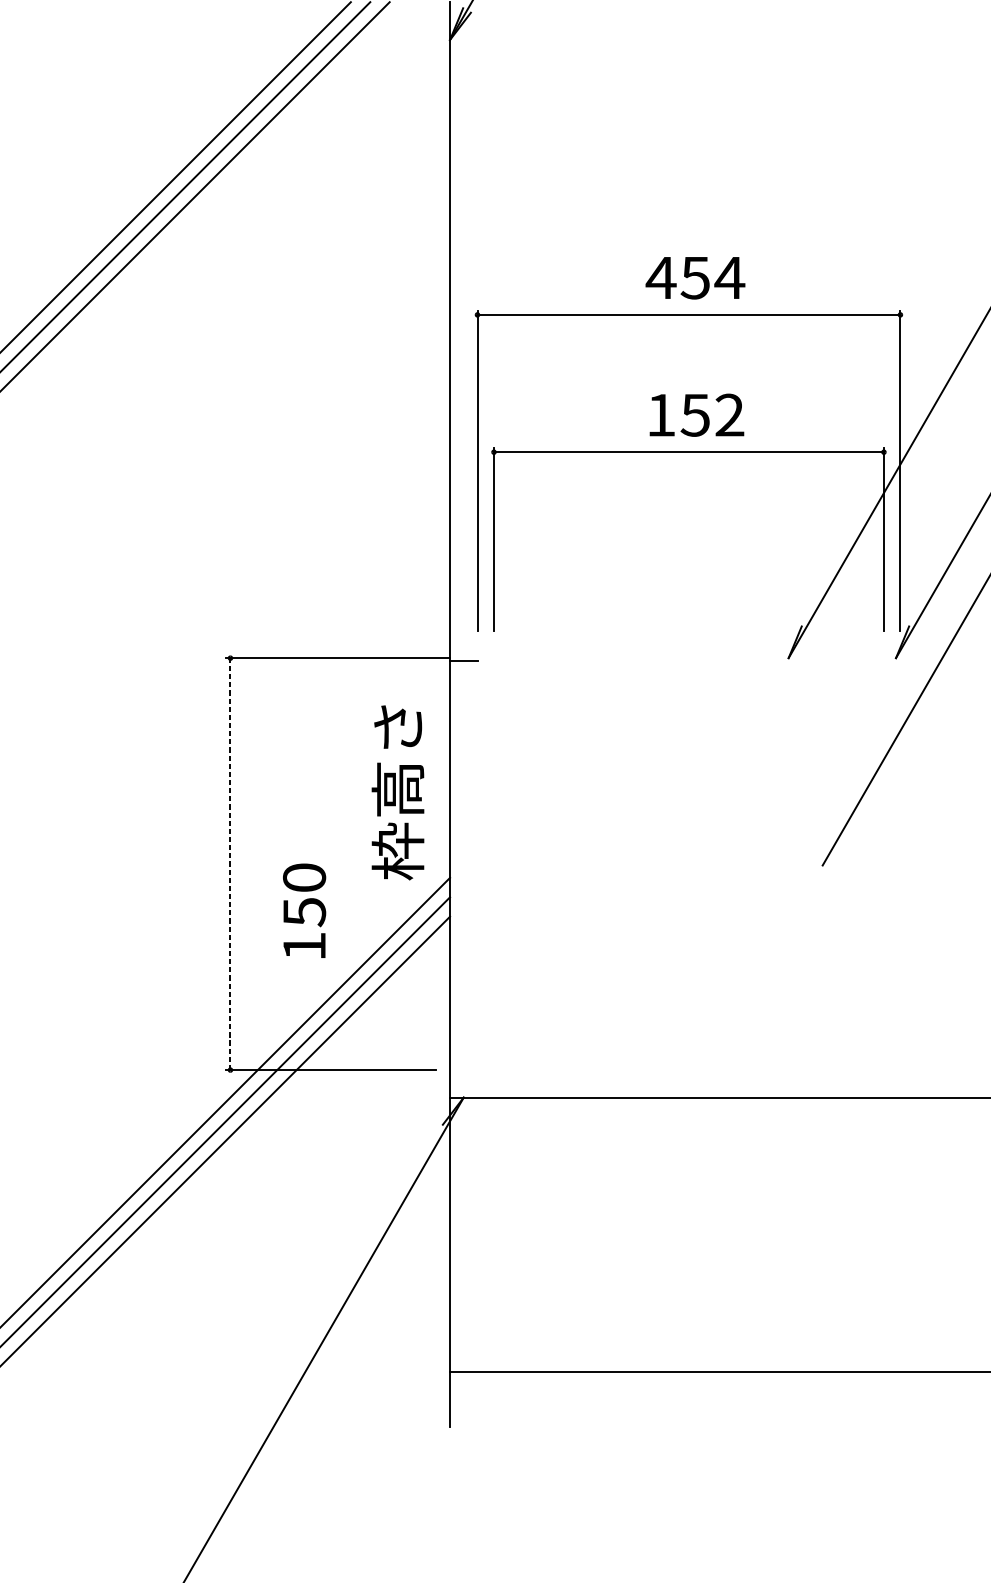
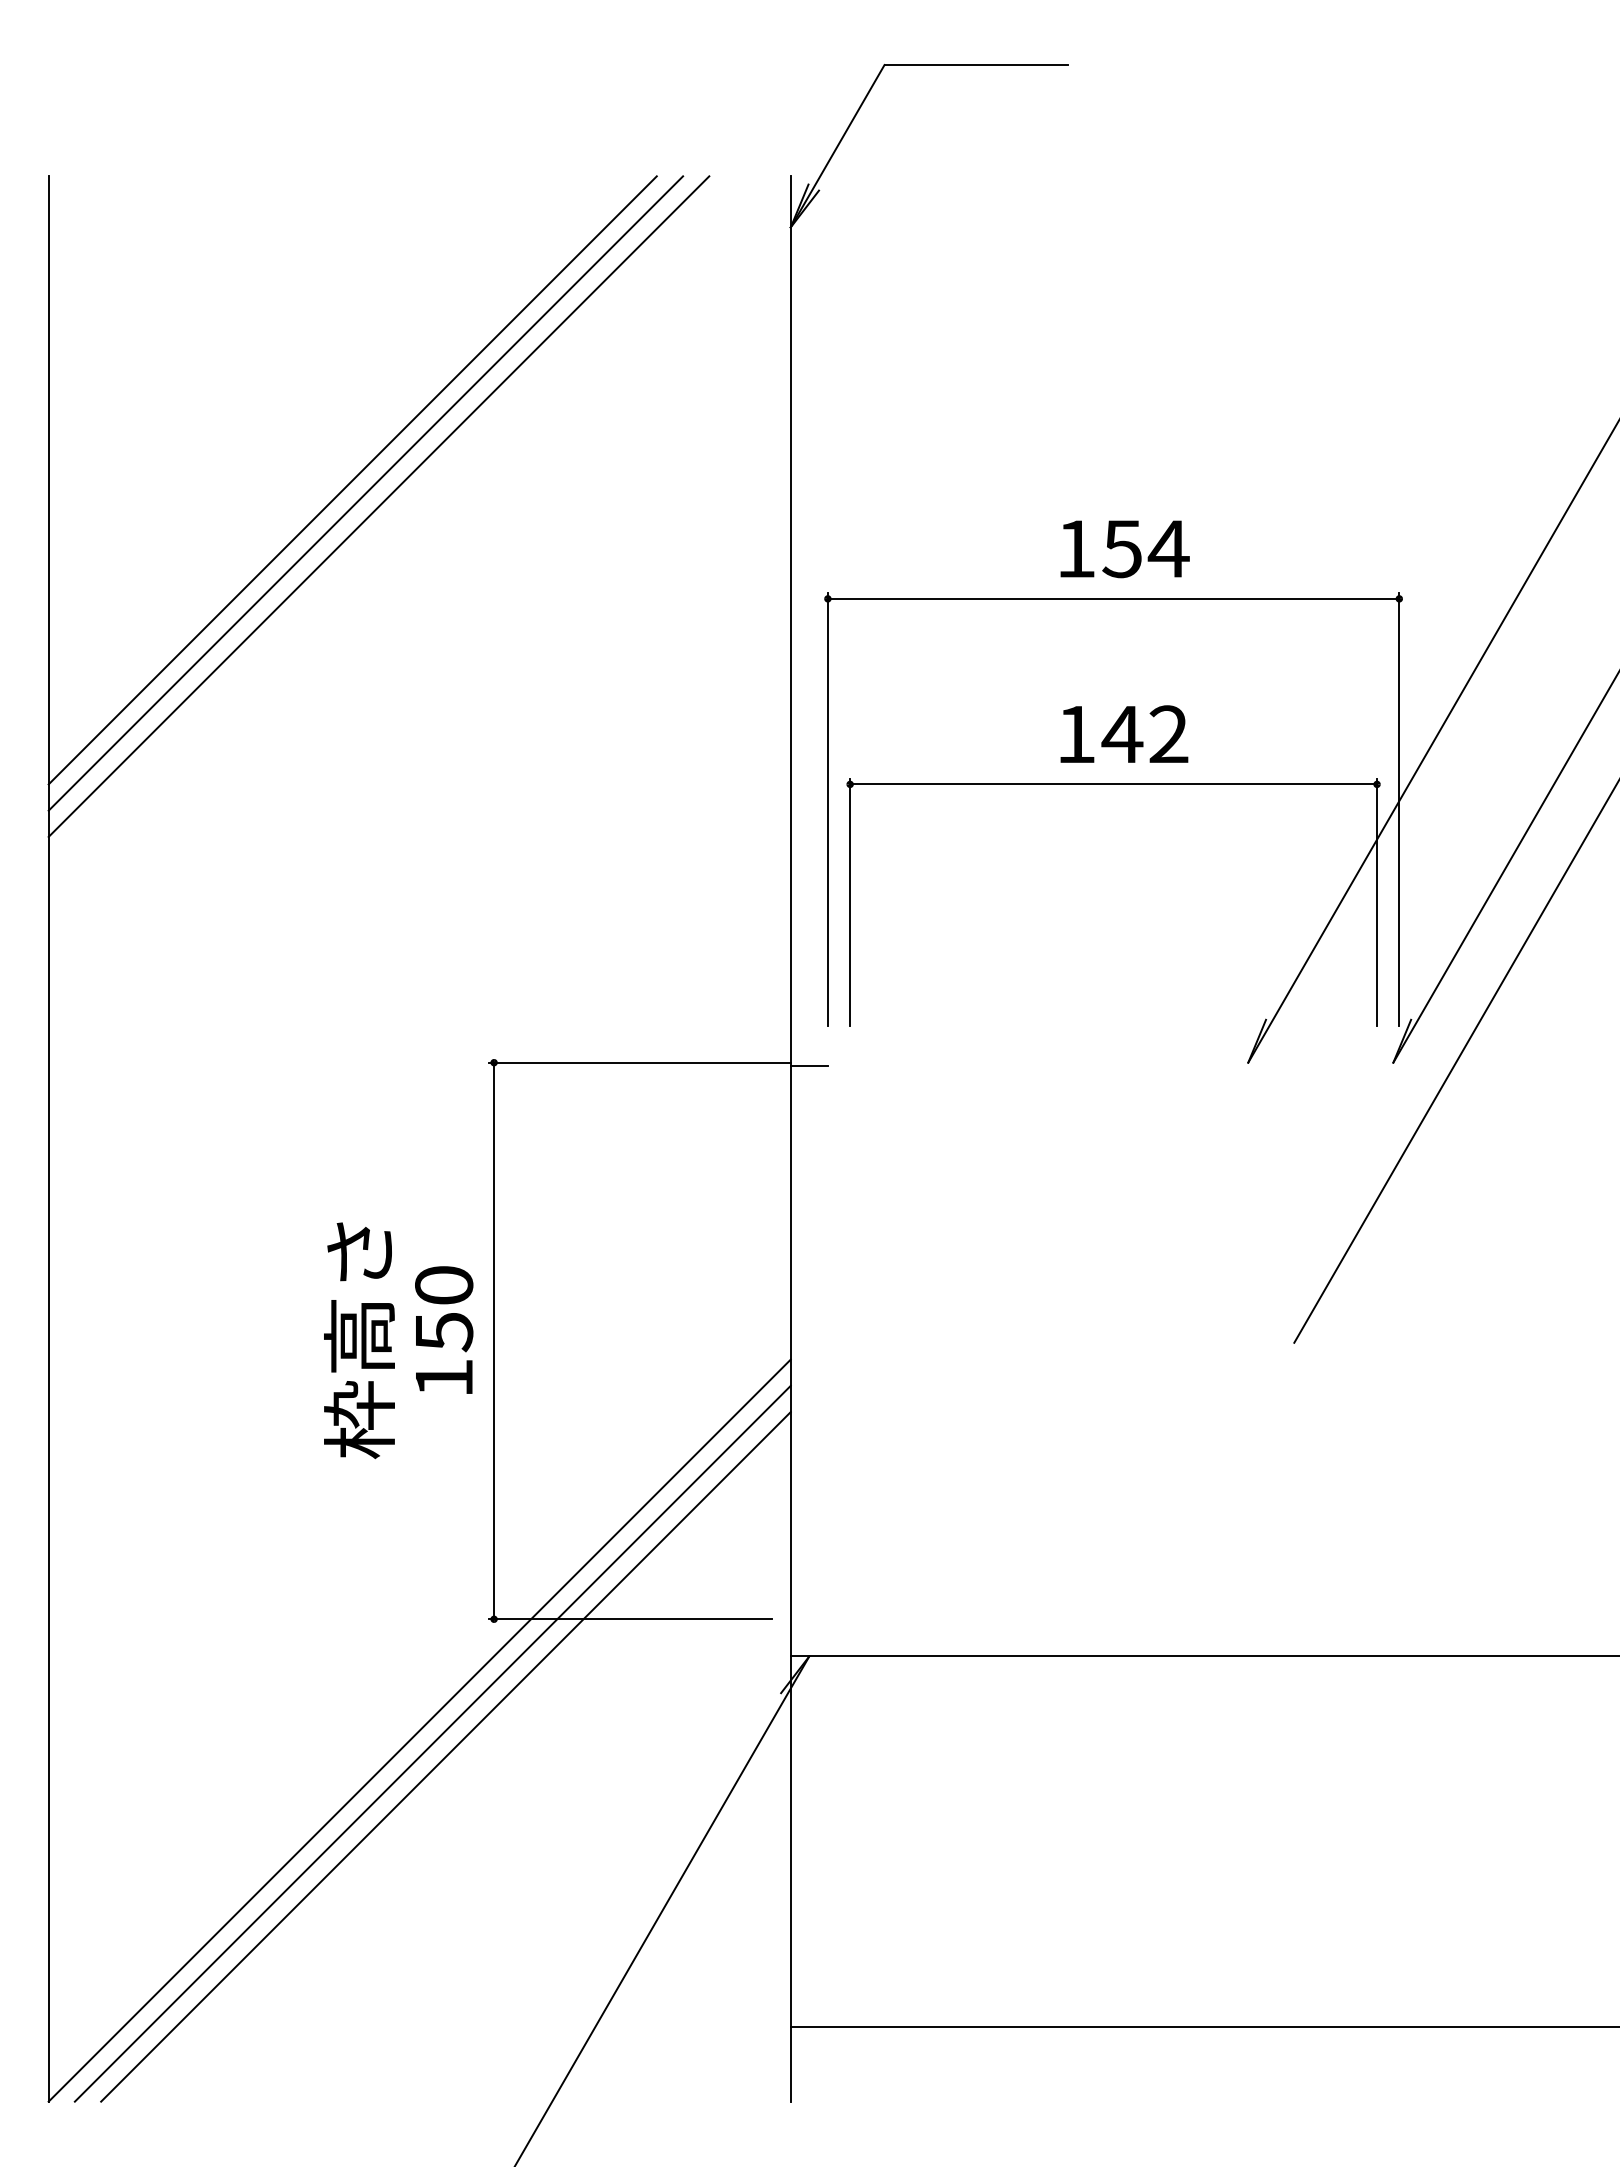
text: (661, 277) -> (1076, 548), 454 -> 154
text: (695, 415) -> (1122, 734), 152 -> 142
text: (398, 792) -> (359, 1340), moved
line: (230, 863) -> (494, 1340), dashed -> solid
text: (304, 910) -> (444, 1329), moved

